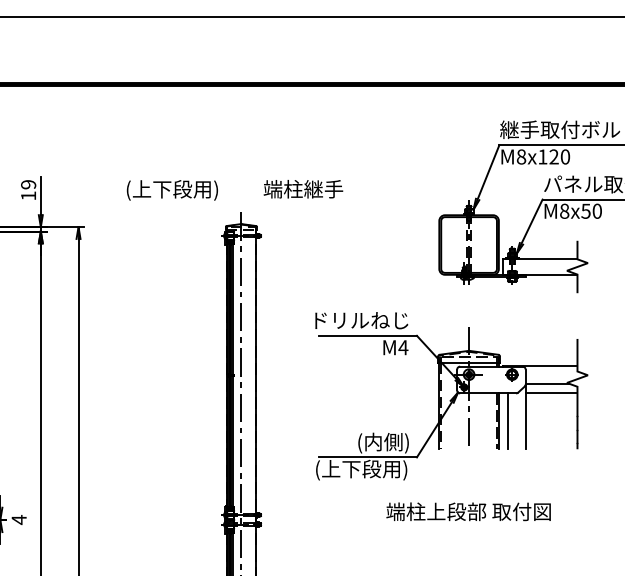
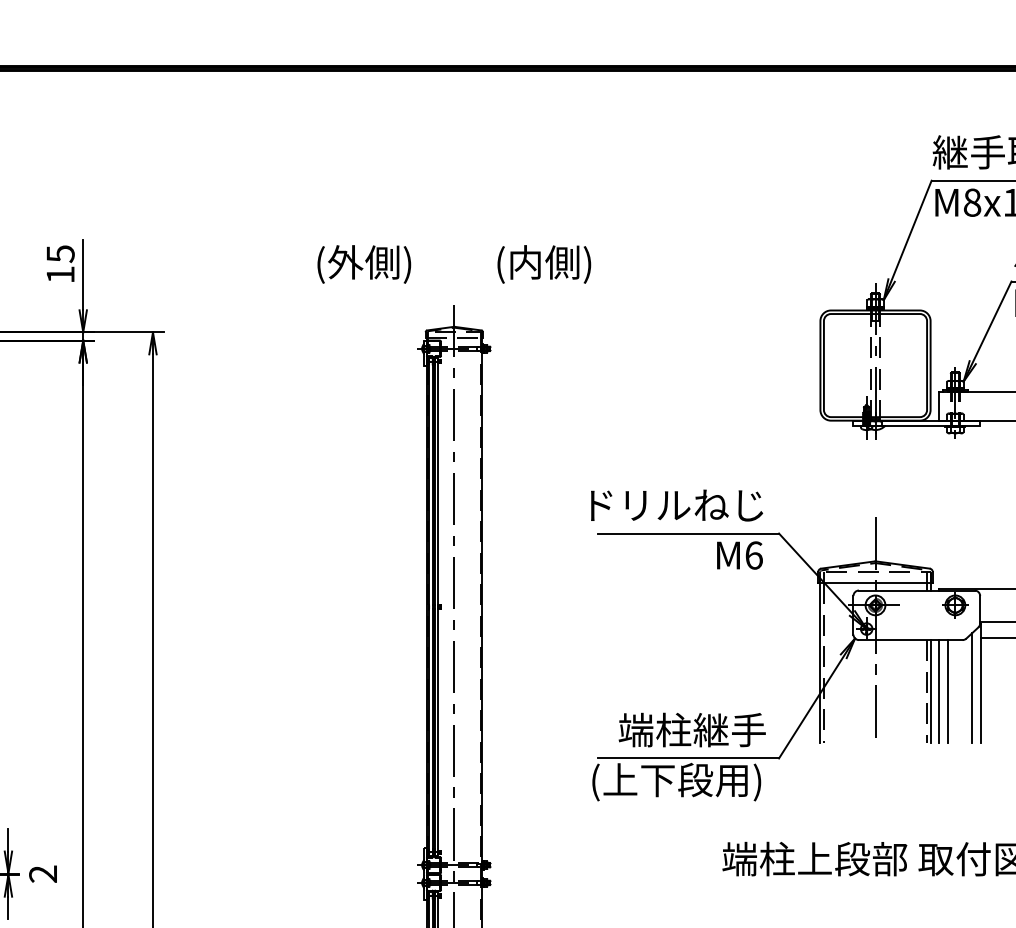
text: (28, 184) -> (60, 253), 19 -> 15
text: (303, 189) -> (569, 262), 端柱継手 -> (内側)
text: (168, 190) -> (319, 264), (上下段用) -> (外側)
text: (403, 347) -> (754, 555), M4 -> M6
line: (521, 419) -> (972, 688), added
line: (503, 421) -> (939, 692), added
text: (369, 442) -> (691, 730), (内側) -> 端柱継手
text: (18, 520) -> (41, 875), 4 -> 2

